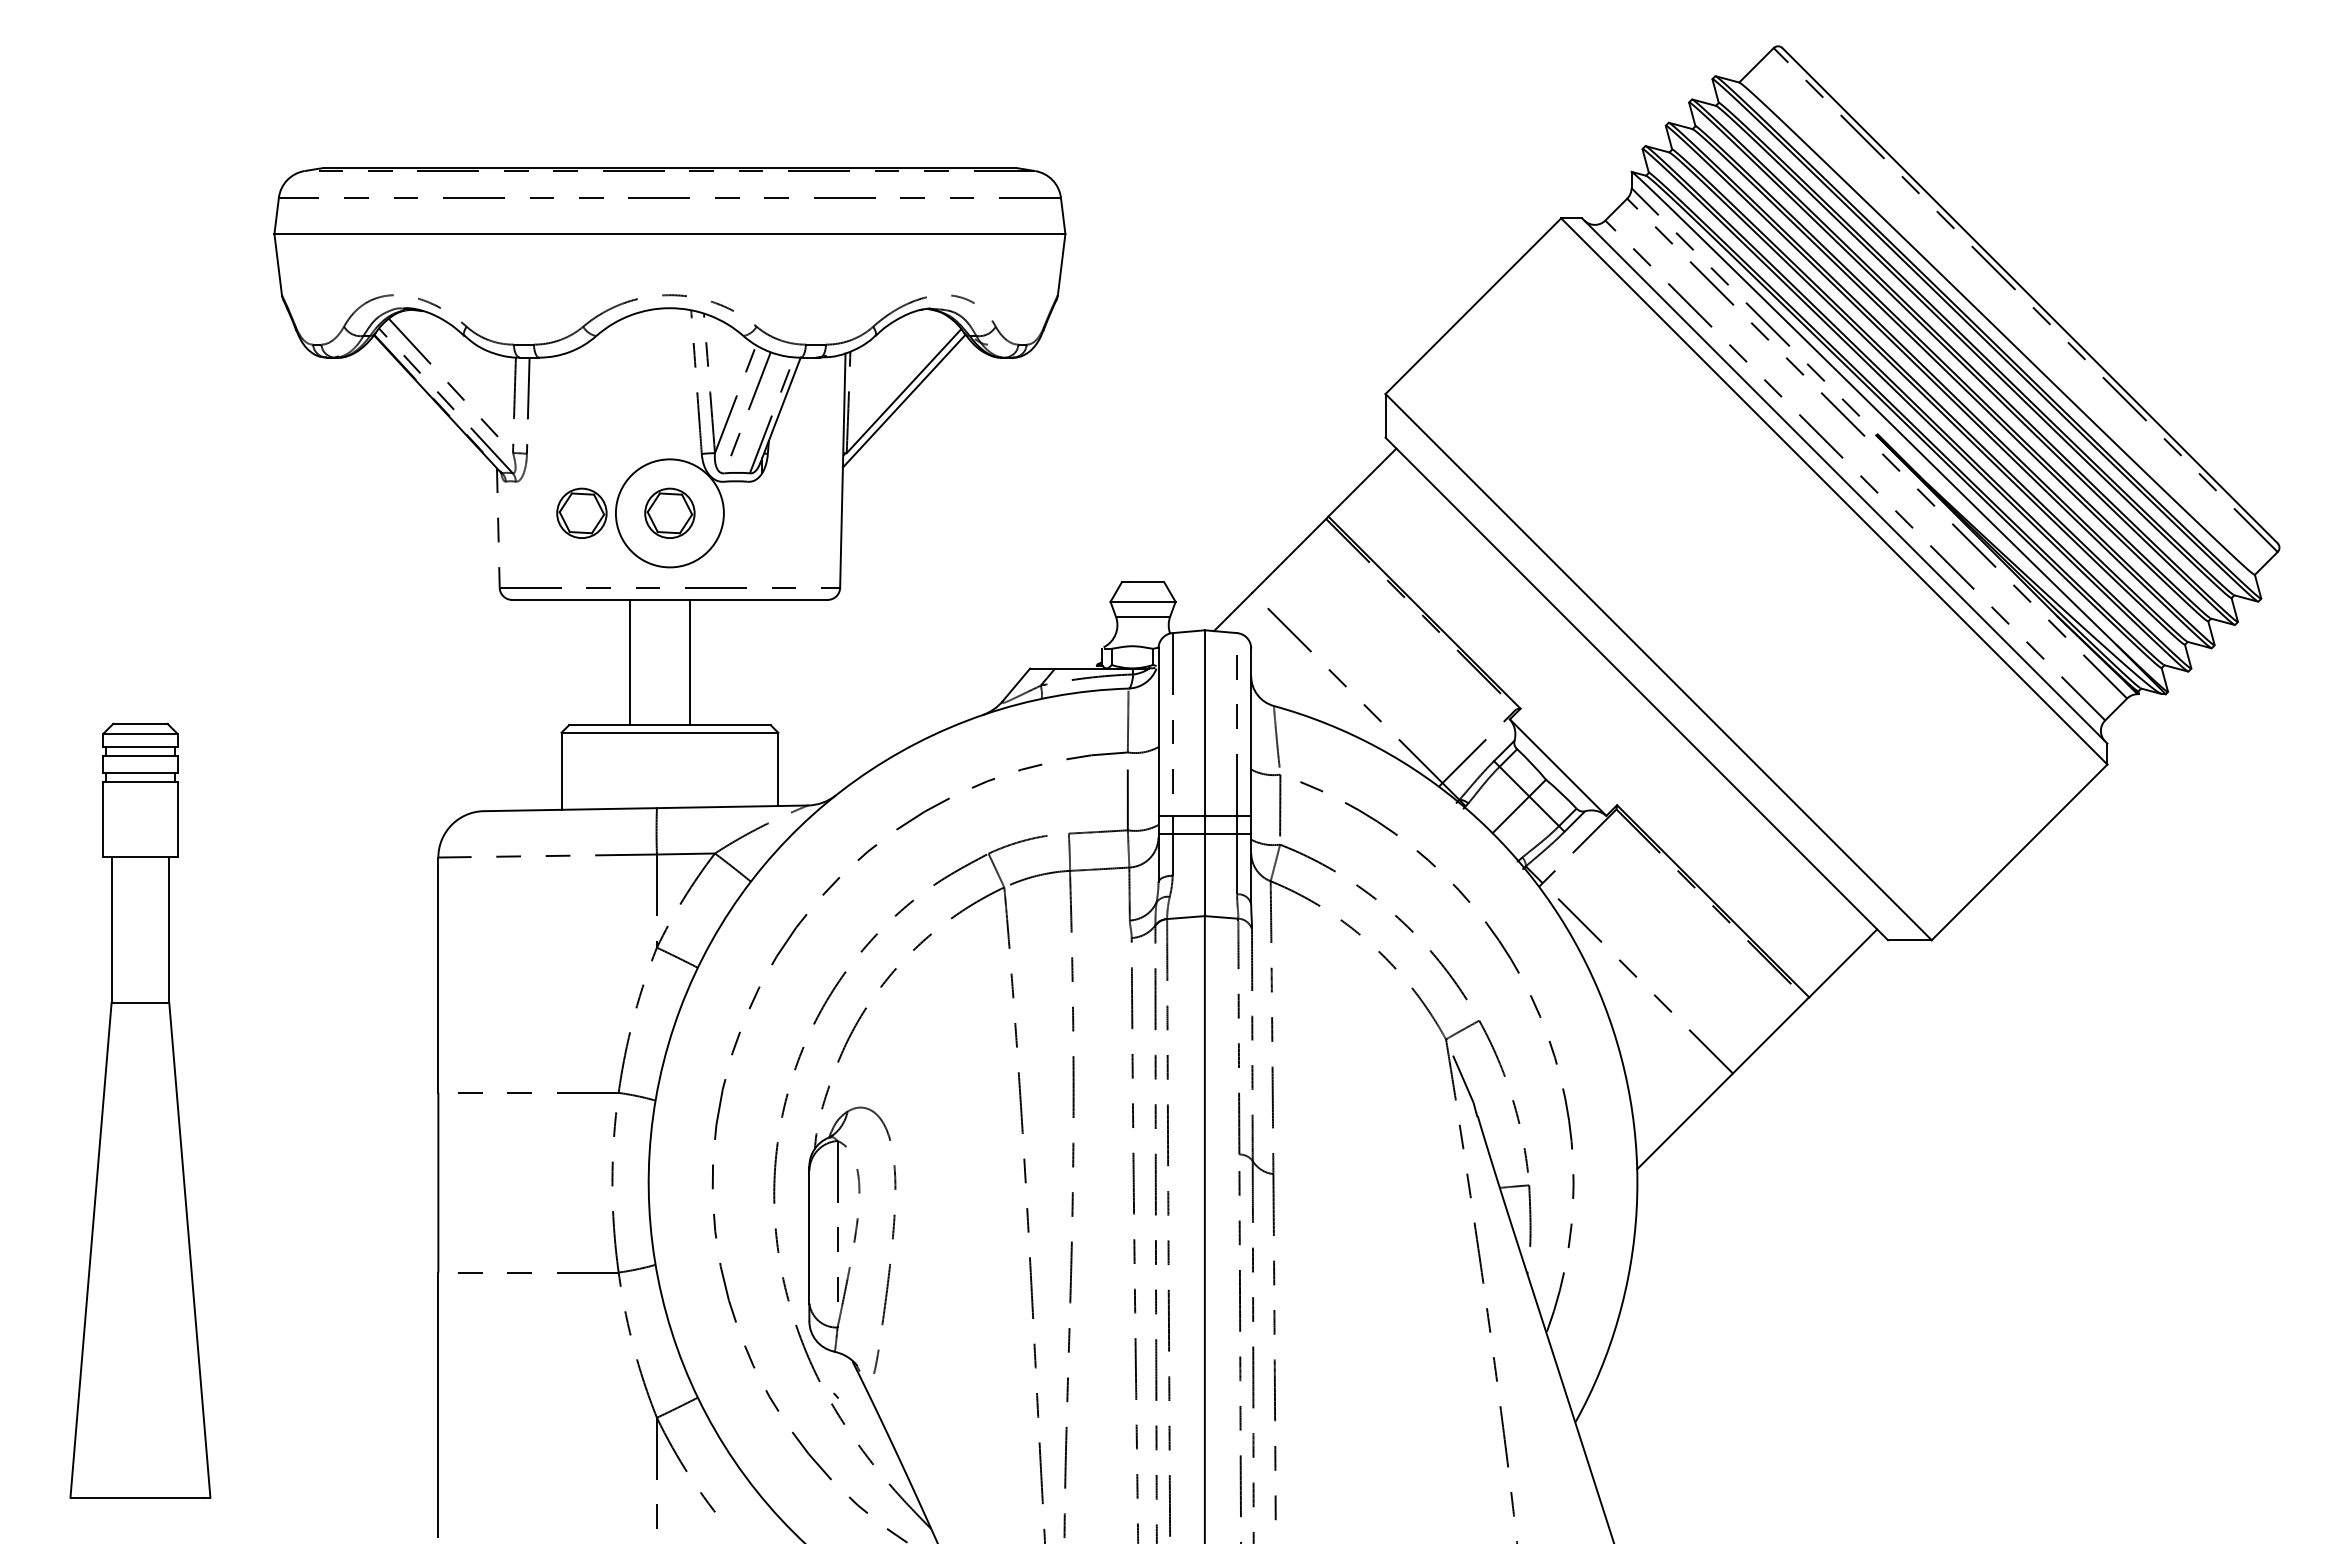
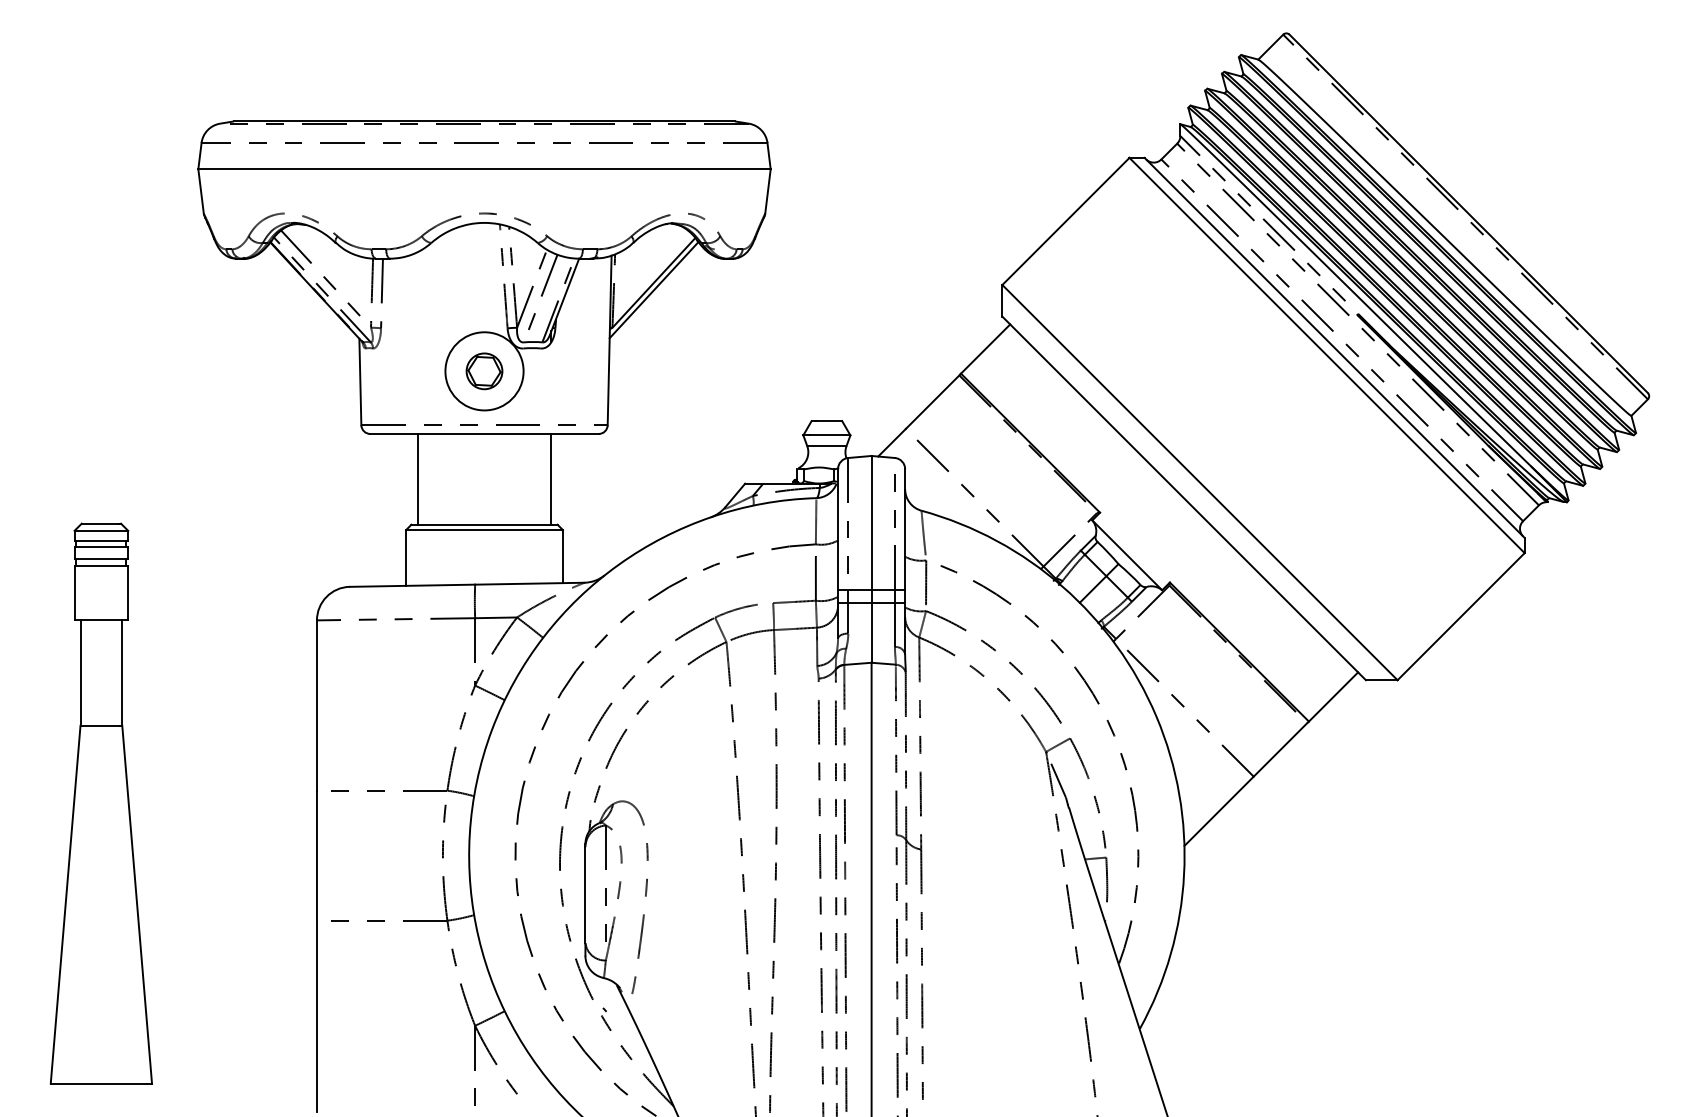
part: (581, 512) -> (420, 370), removed
line: (498, 528) -> (360, 382), dashed -> solid
line: (630, 662) -> (417, 479), moved
line: (690, 662) -> (551, 479), moved

